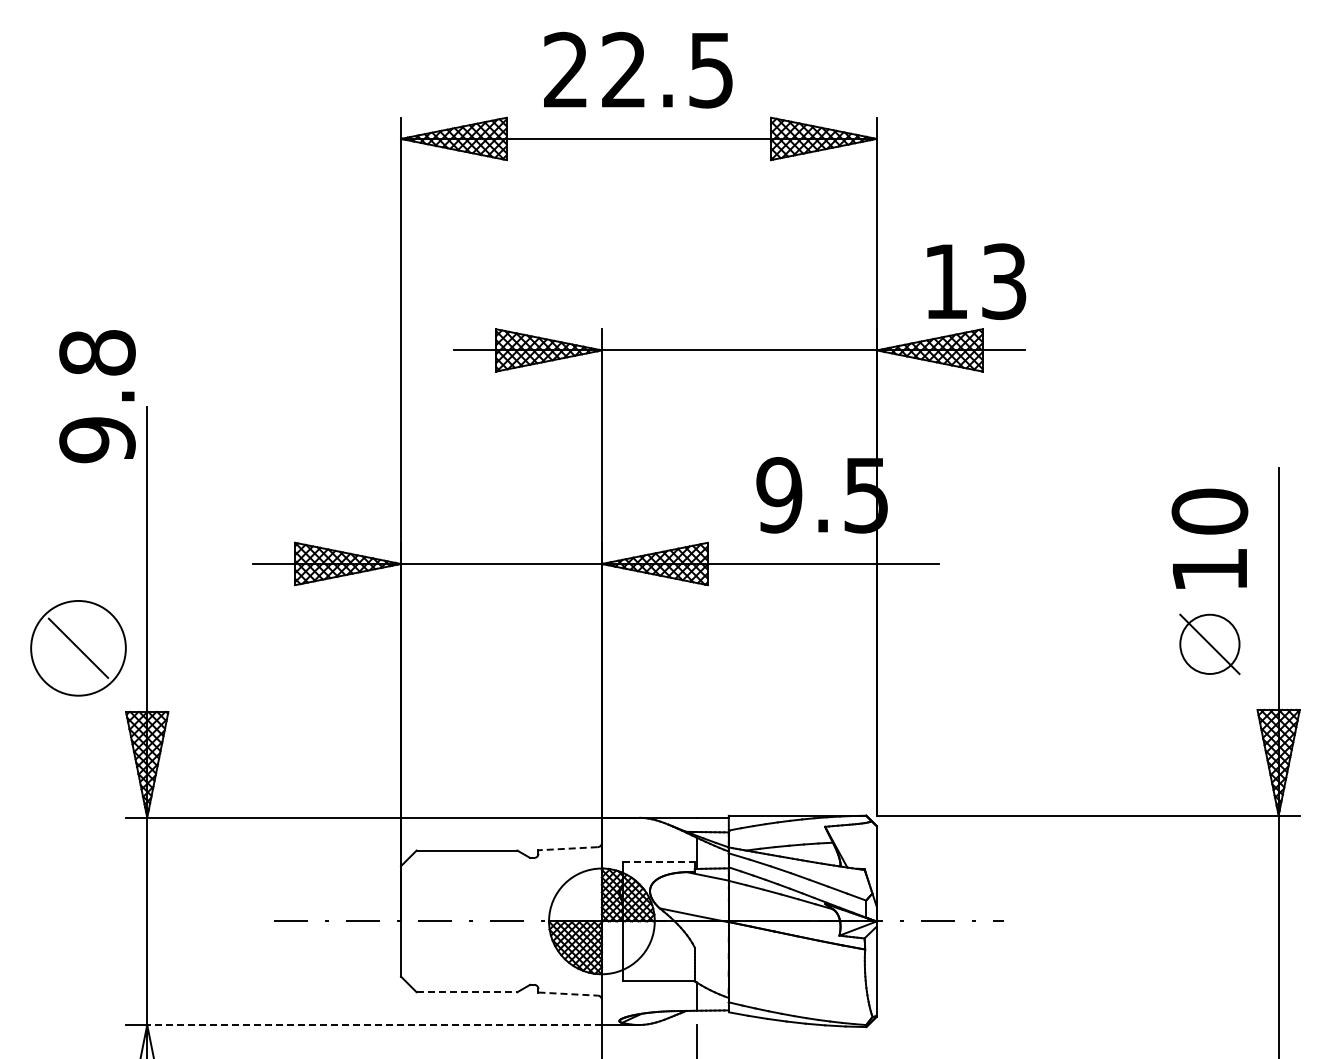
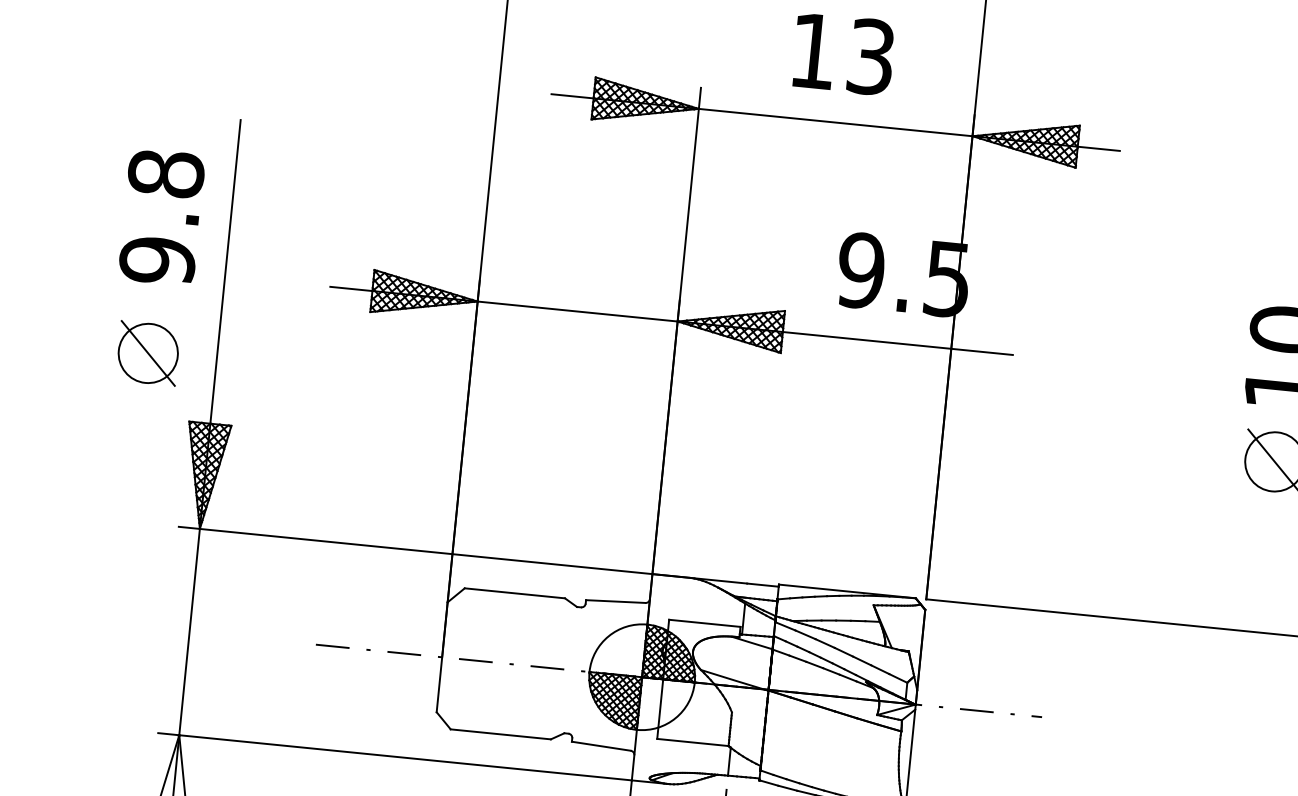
text: (976, 281) -> (843, 54), moved
text: (97, 396) -> (161, 217), moved
circle: (78, 647) -> (148, 352), size x0.62
line: (568, 848) -> (616, 601), dashed -> solid
line: (658, 861) -> (704, 623), dashed -> solid
line: (467, 992) -> (501, 734), dashed -> solid
line: (568, 994) -> (601, 746), dashed -> solid
line: (374, 1025) -> (405, 758), dashed -> solid

